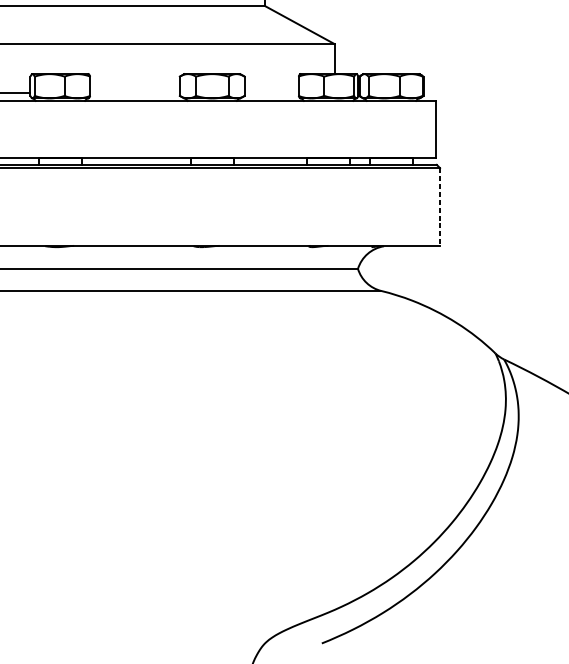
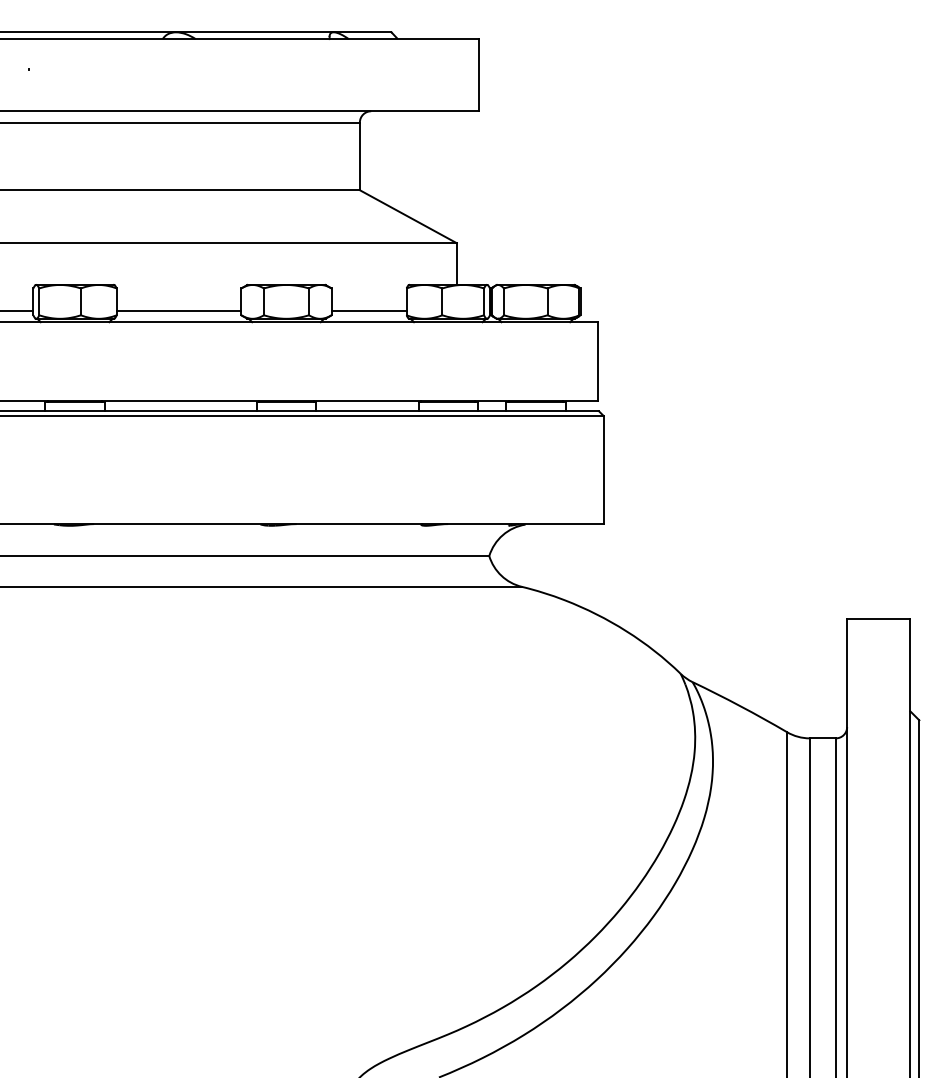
line: (134, 92) -> (178, 310), added
line: (271, 92) -> (368, 310), added
line: (440, 207) -> (603, 470), dashed -> solid

